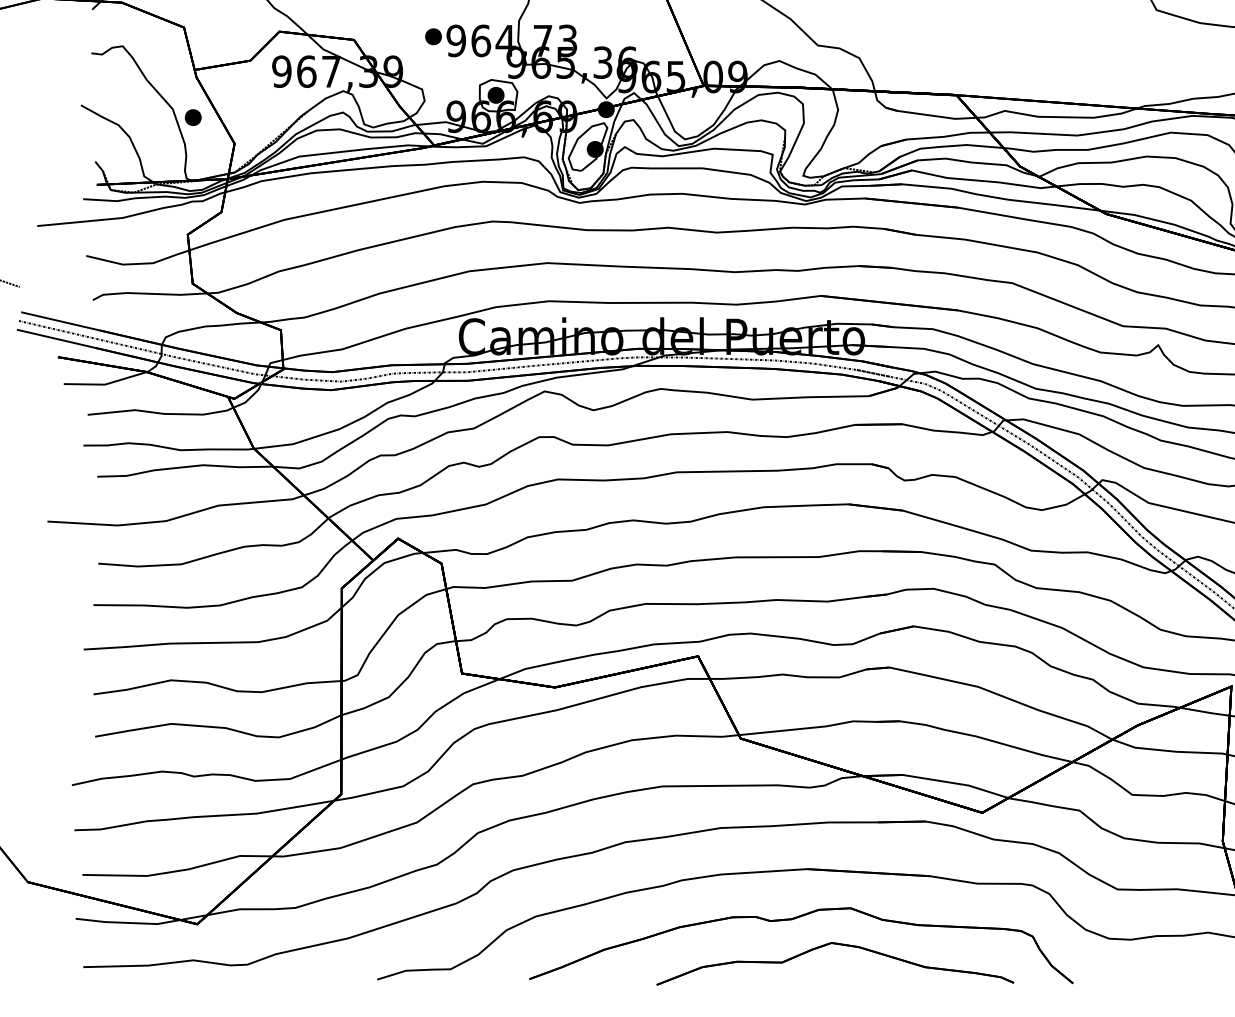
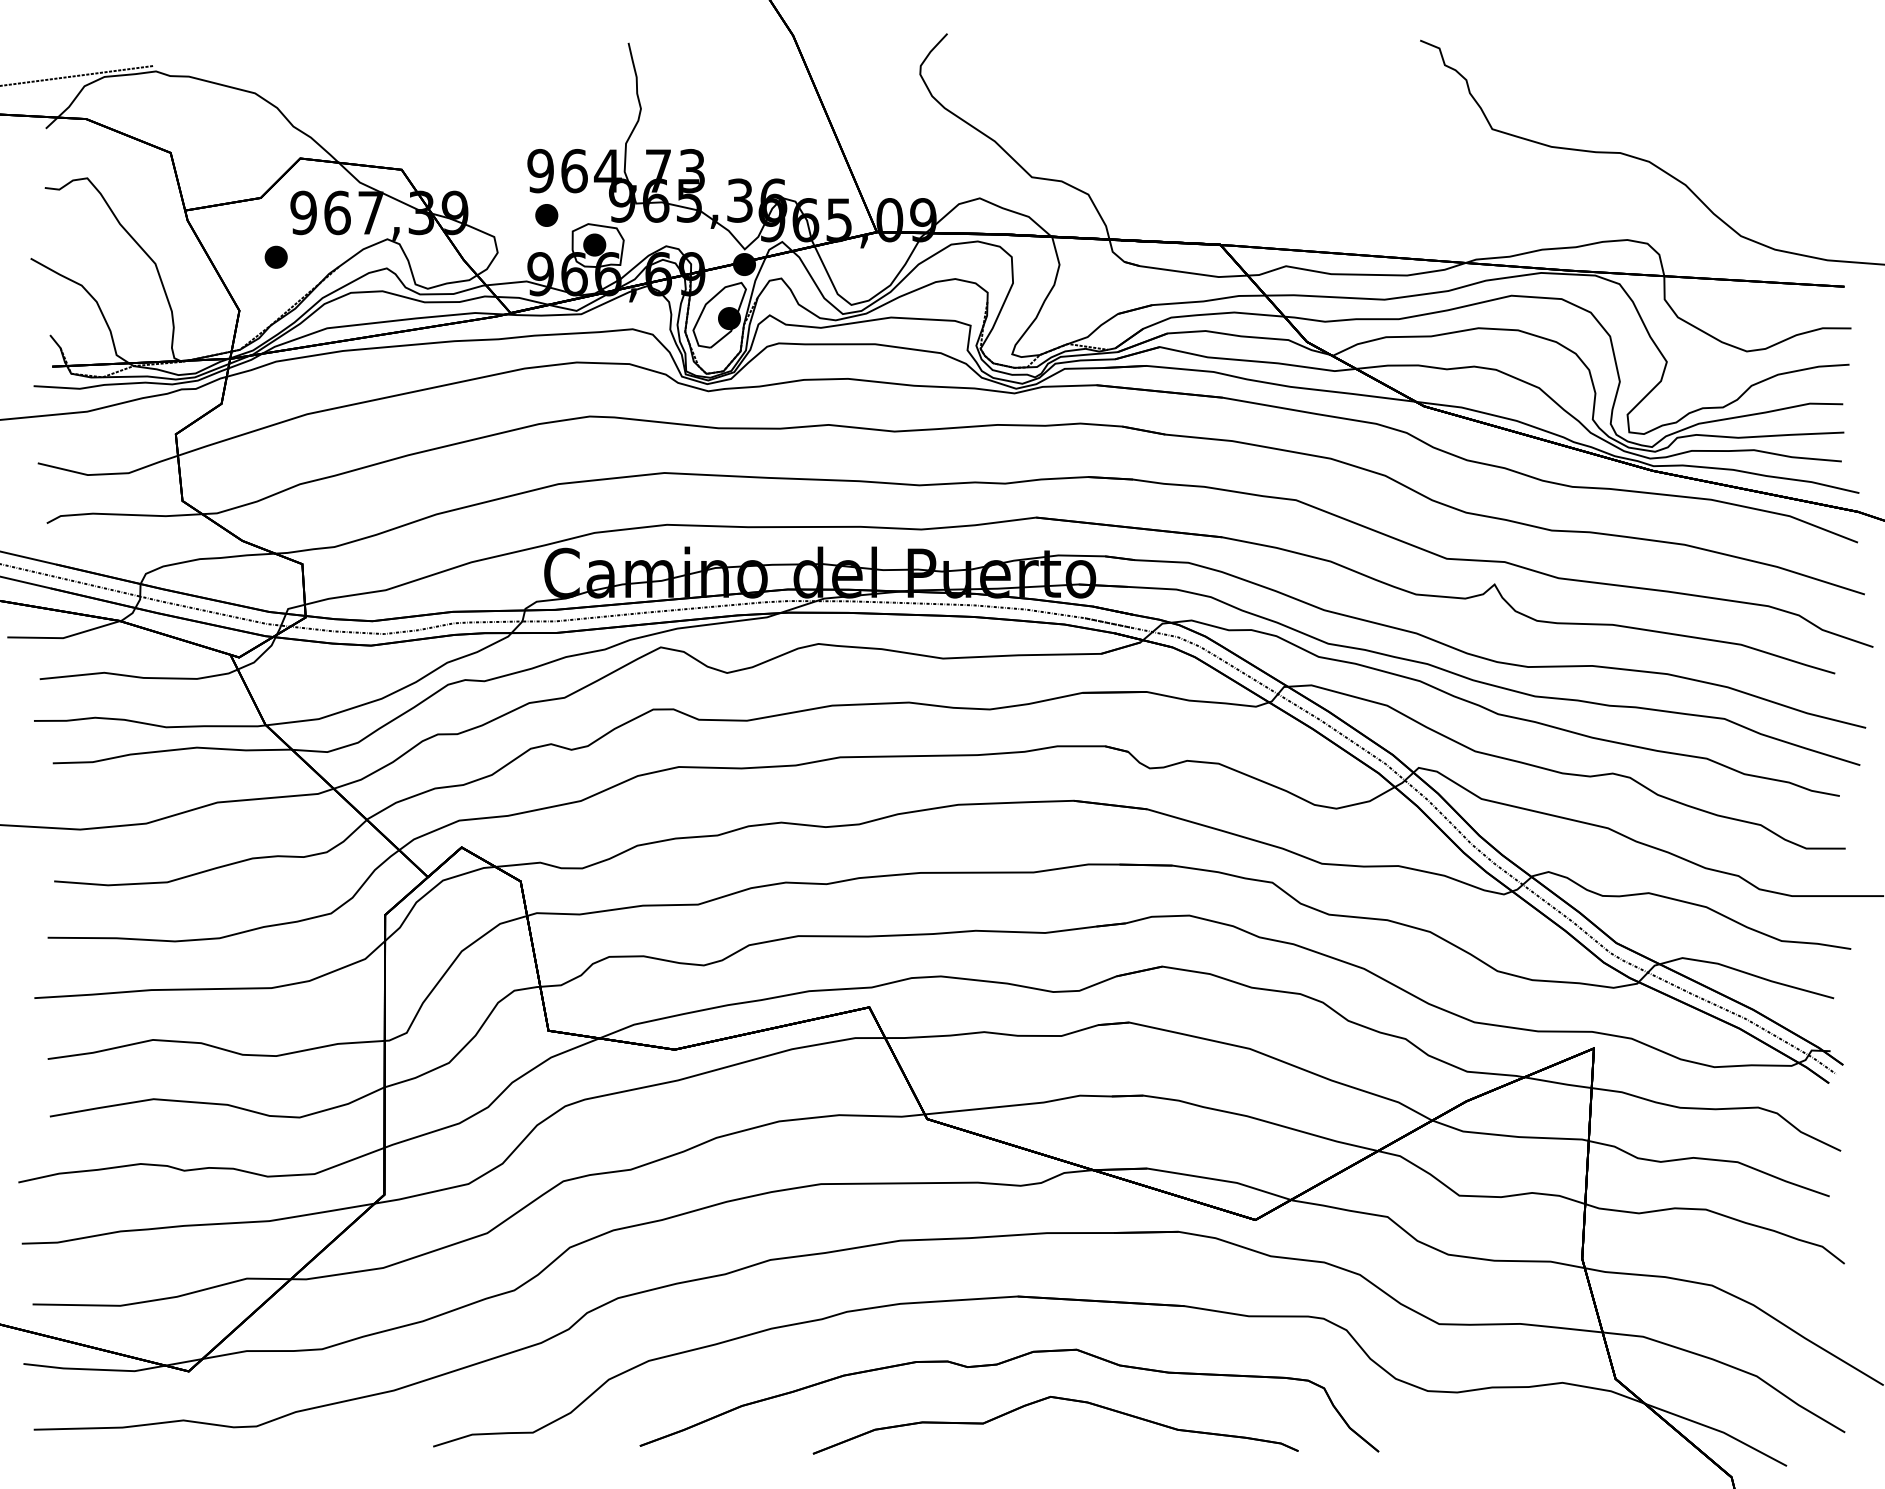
part: (433, 36) -> (546, 215), moved
part: (192, 117) -> (275, 256), moved

